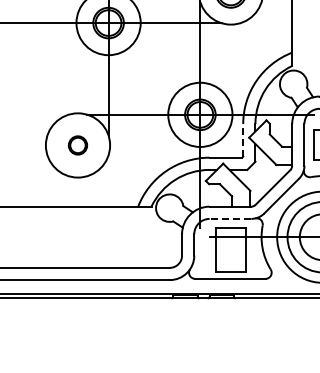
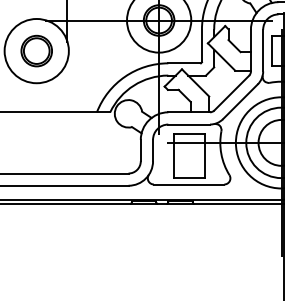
line: (243, 139) -> (202, 45), dashed -> solid
part: (77, 145) -> (36, 51), size x1.67
line: (230, 218) -> (189, 124), dashed -> solid

